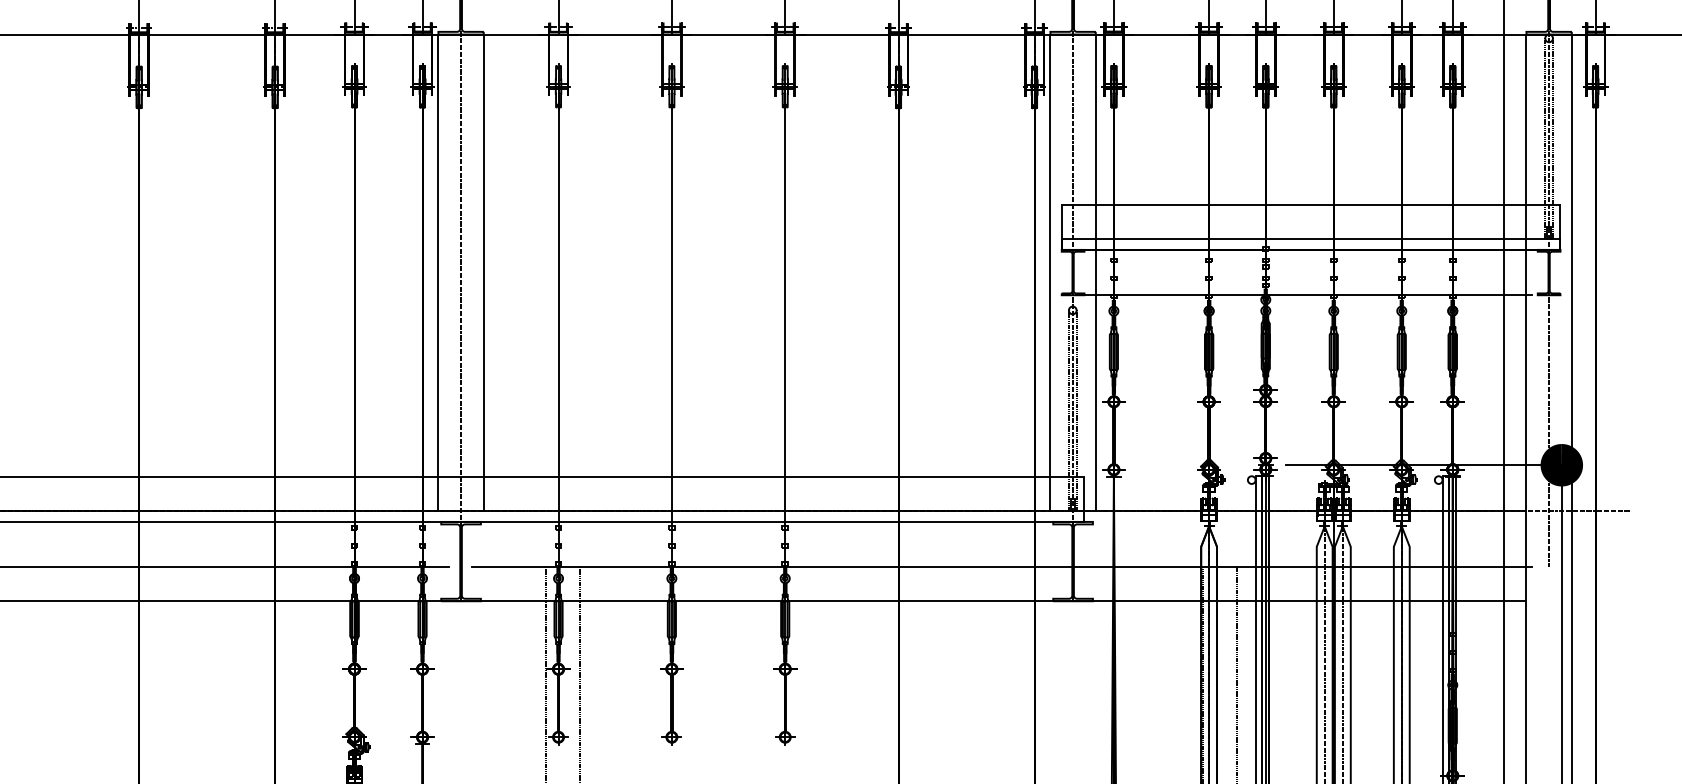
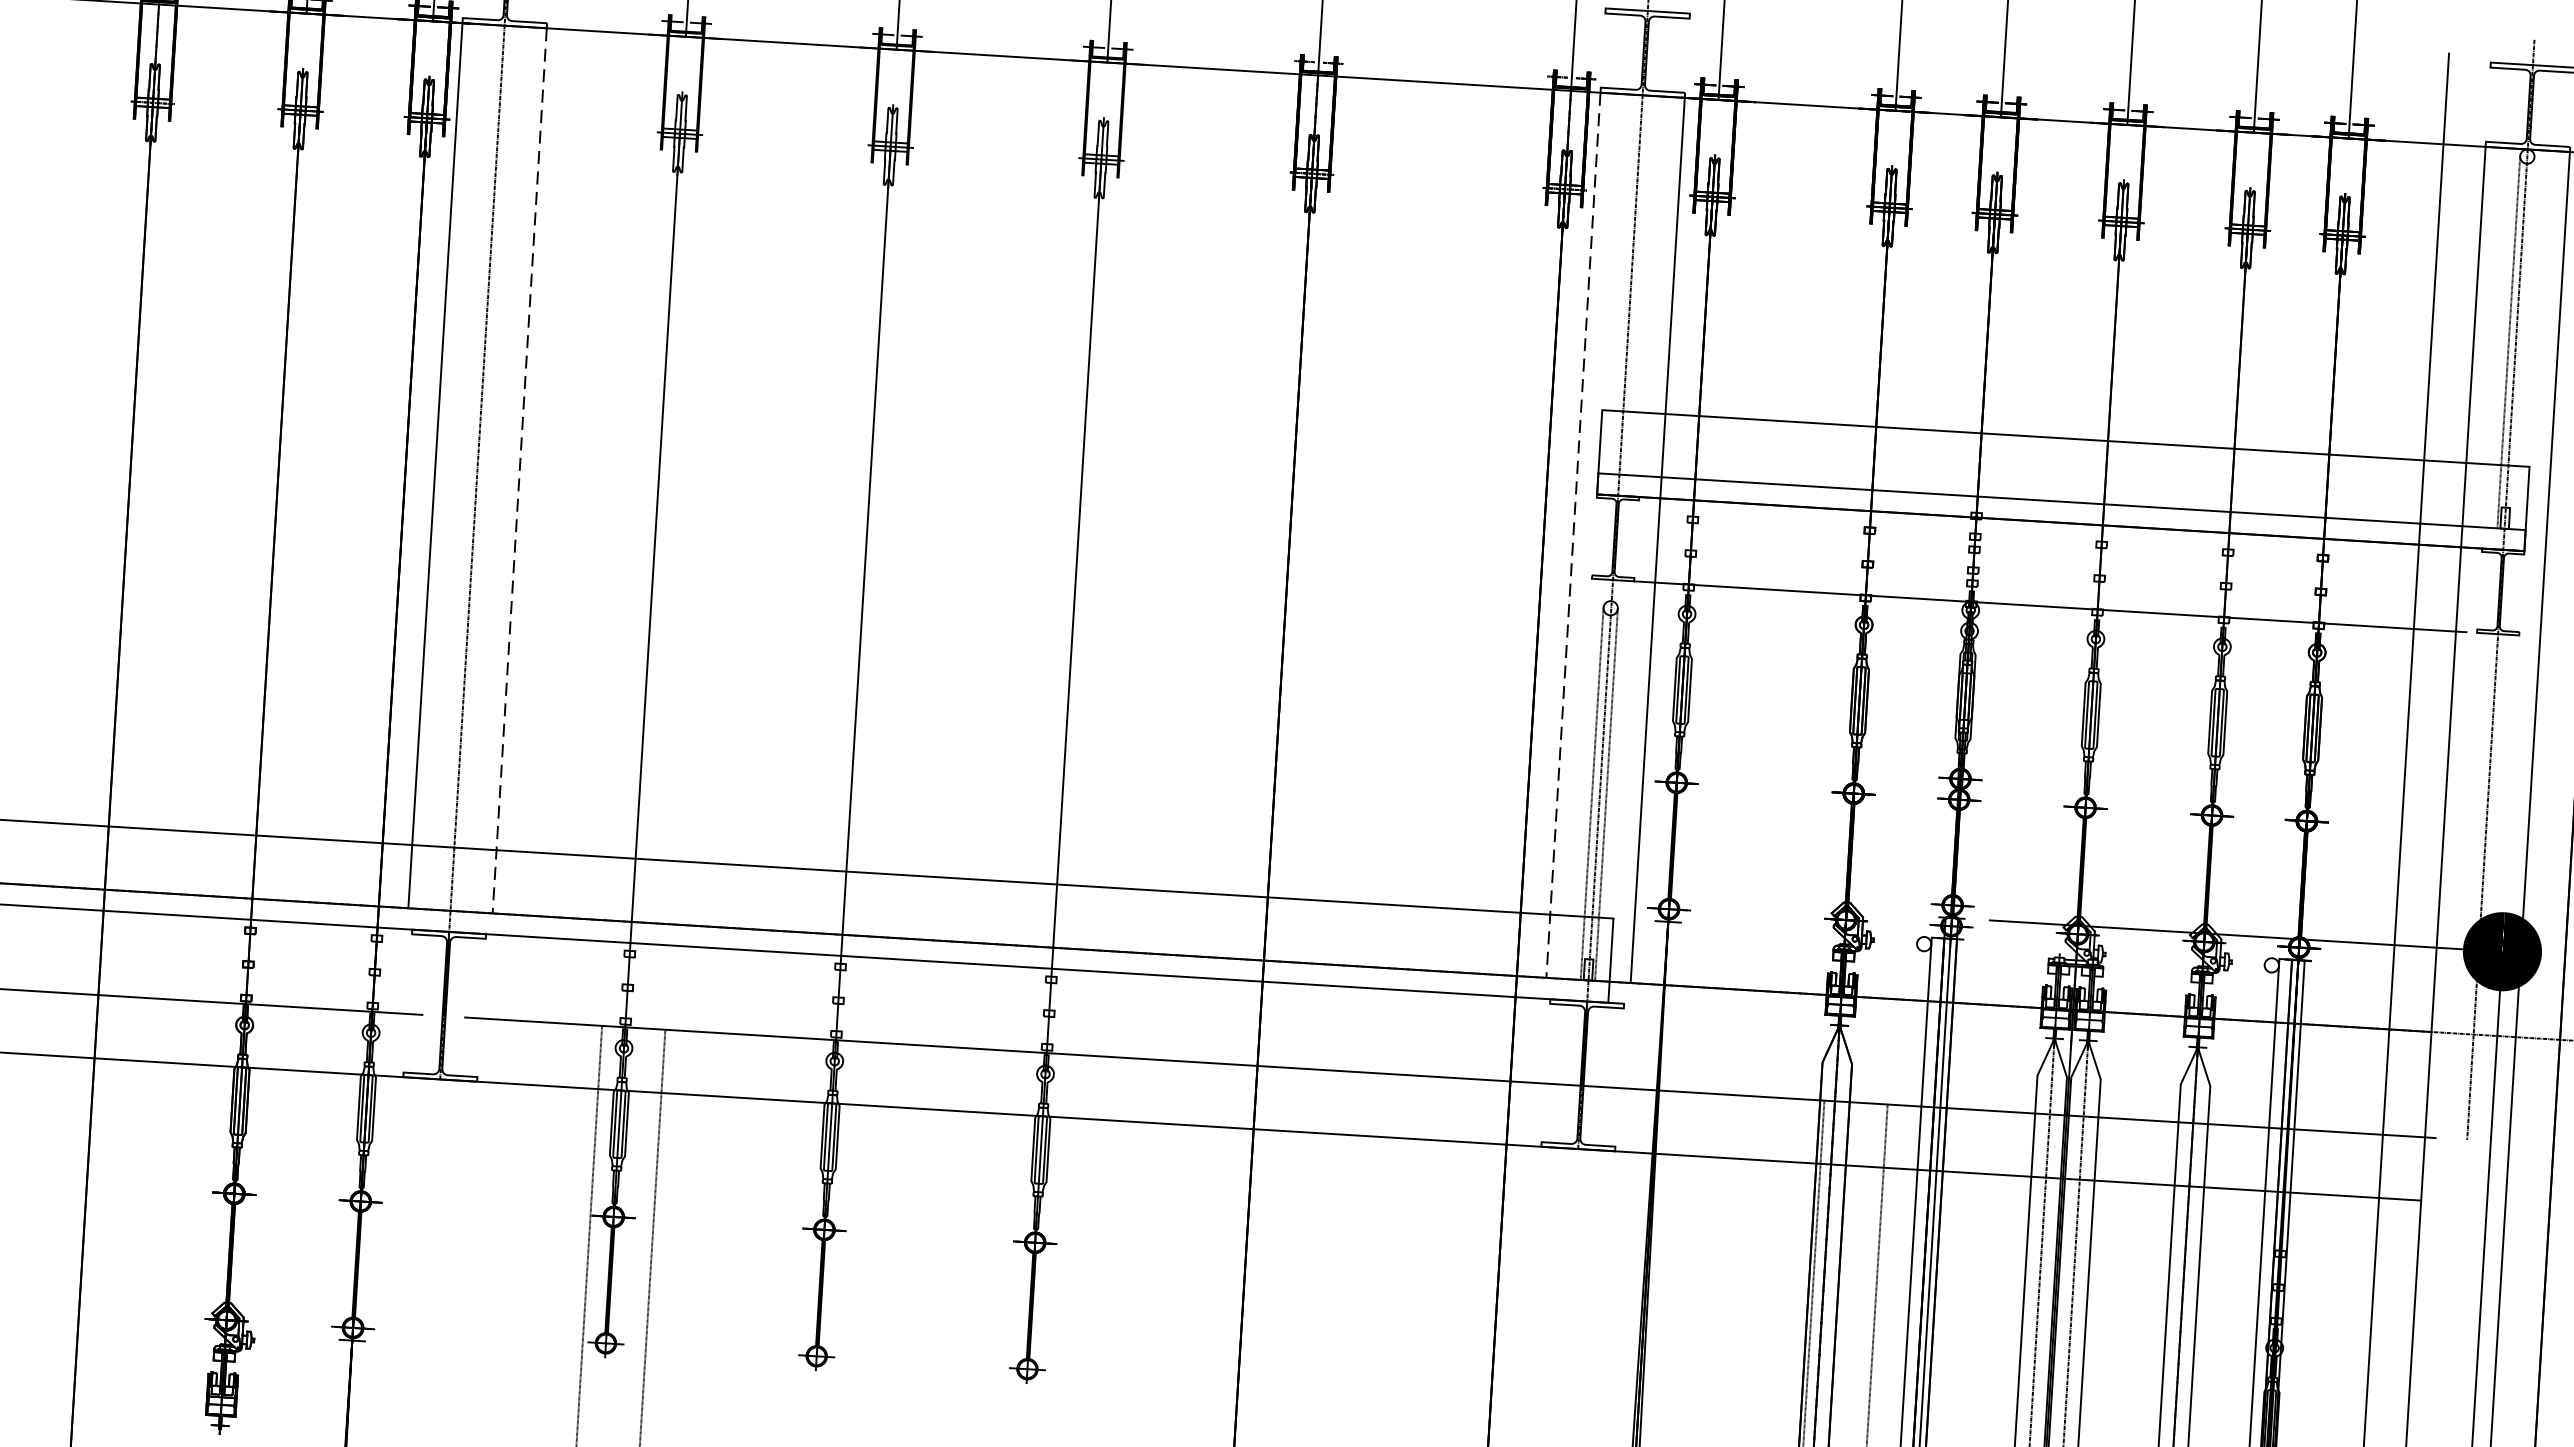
line: (1552, 138) -> (2522, 343), removed
line: (483, 273) -> (519, 472), solid -> dashed
line: (1050, 273) -> (1573, 537), solid -> dashed

